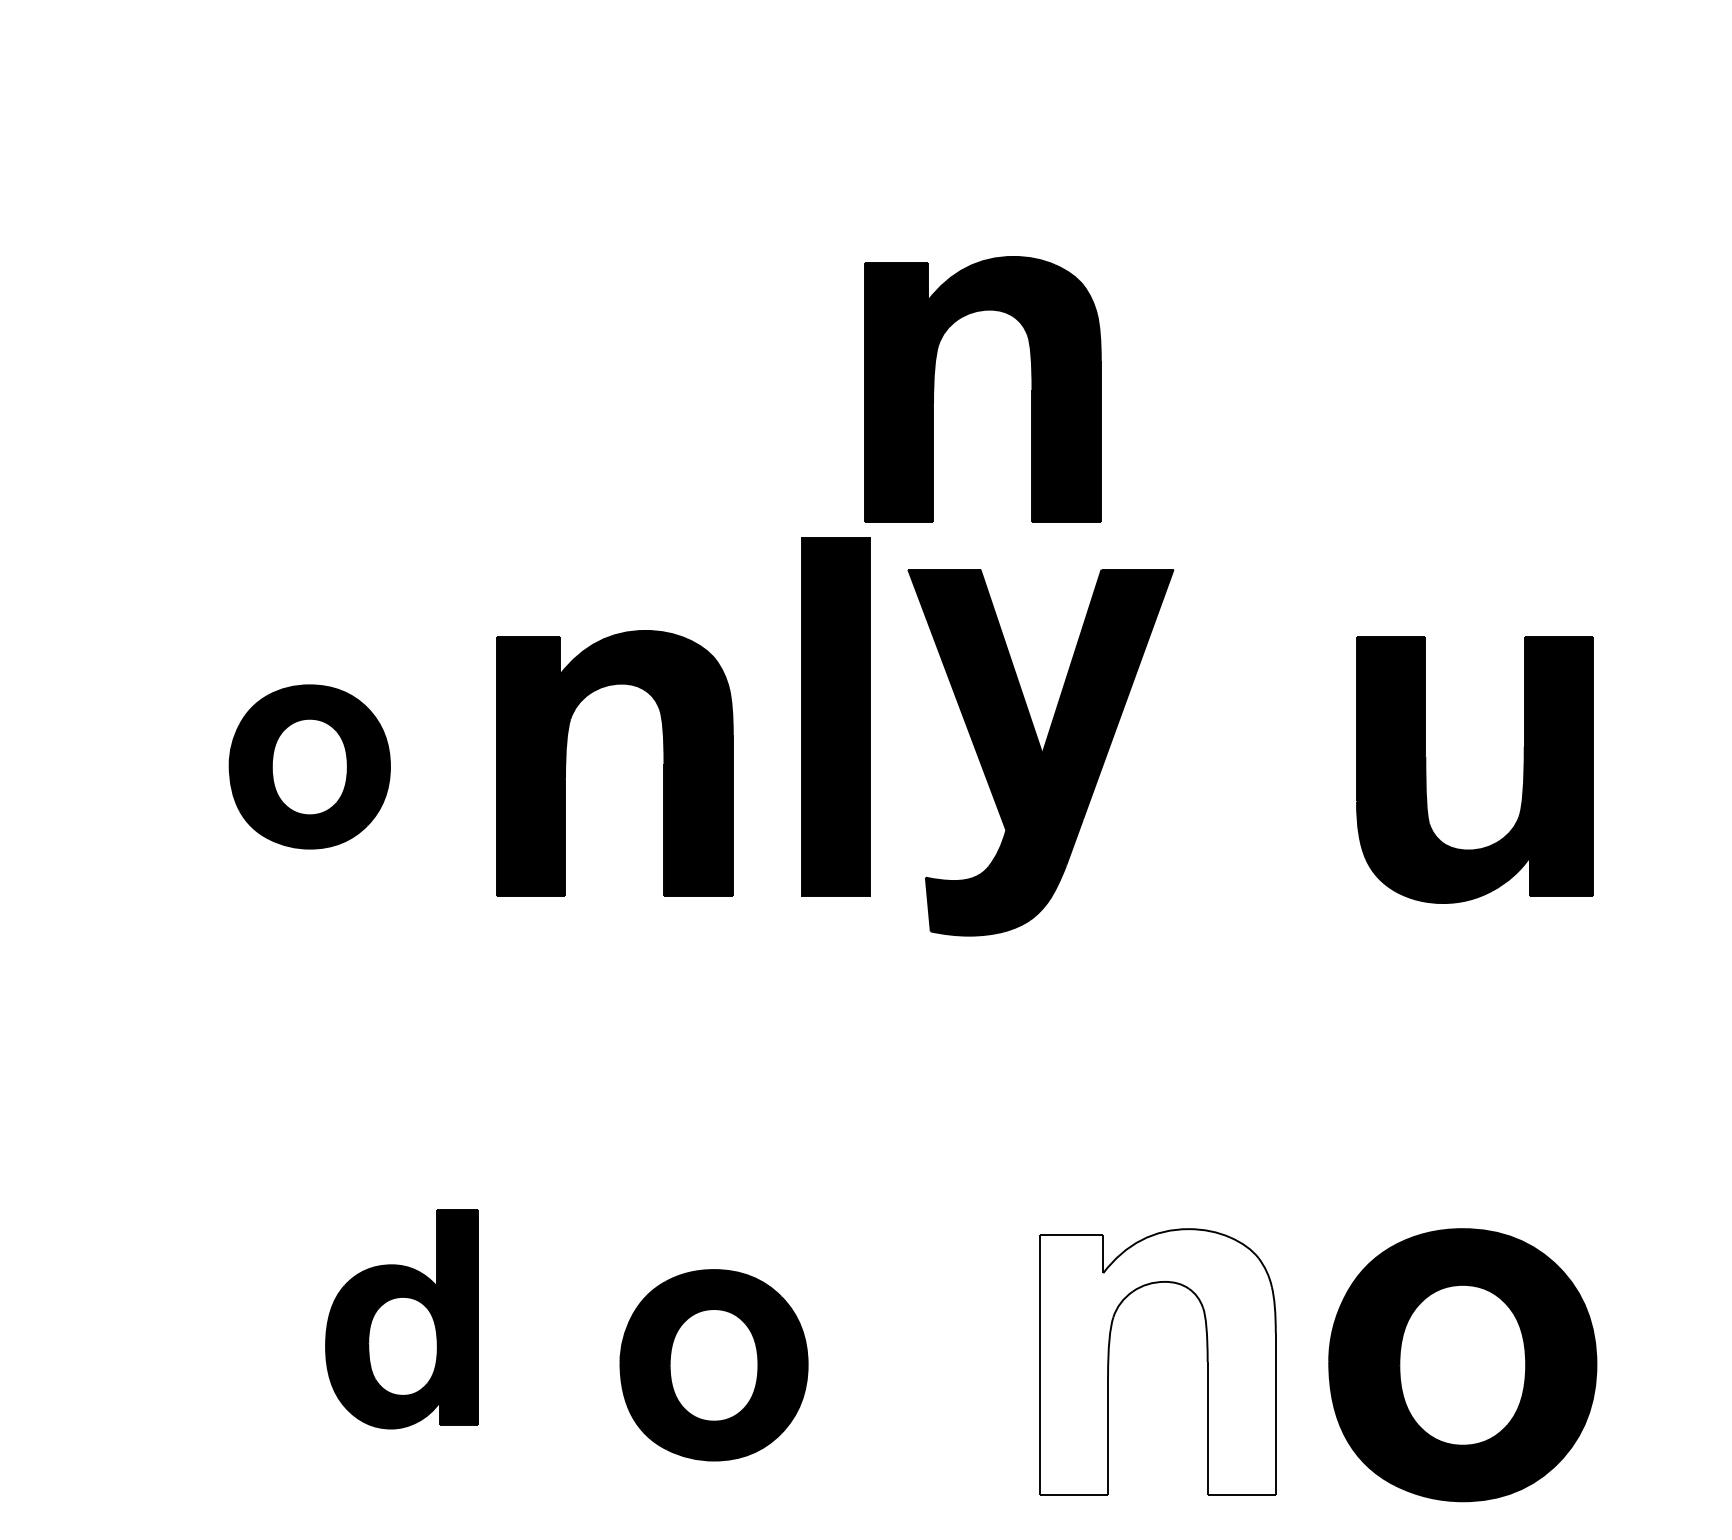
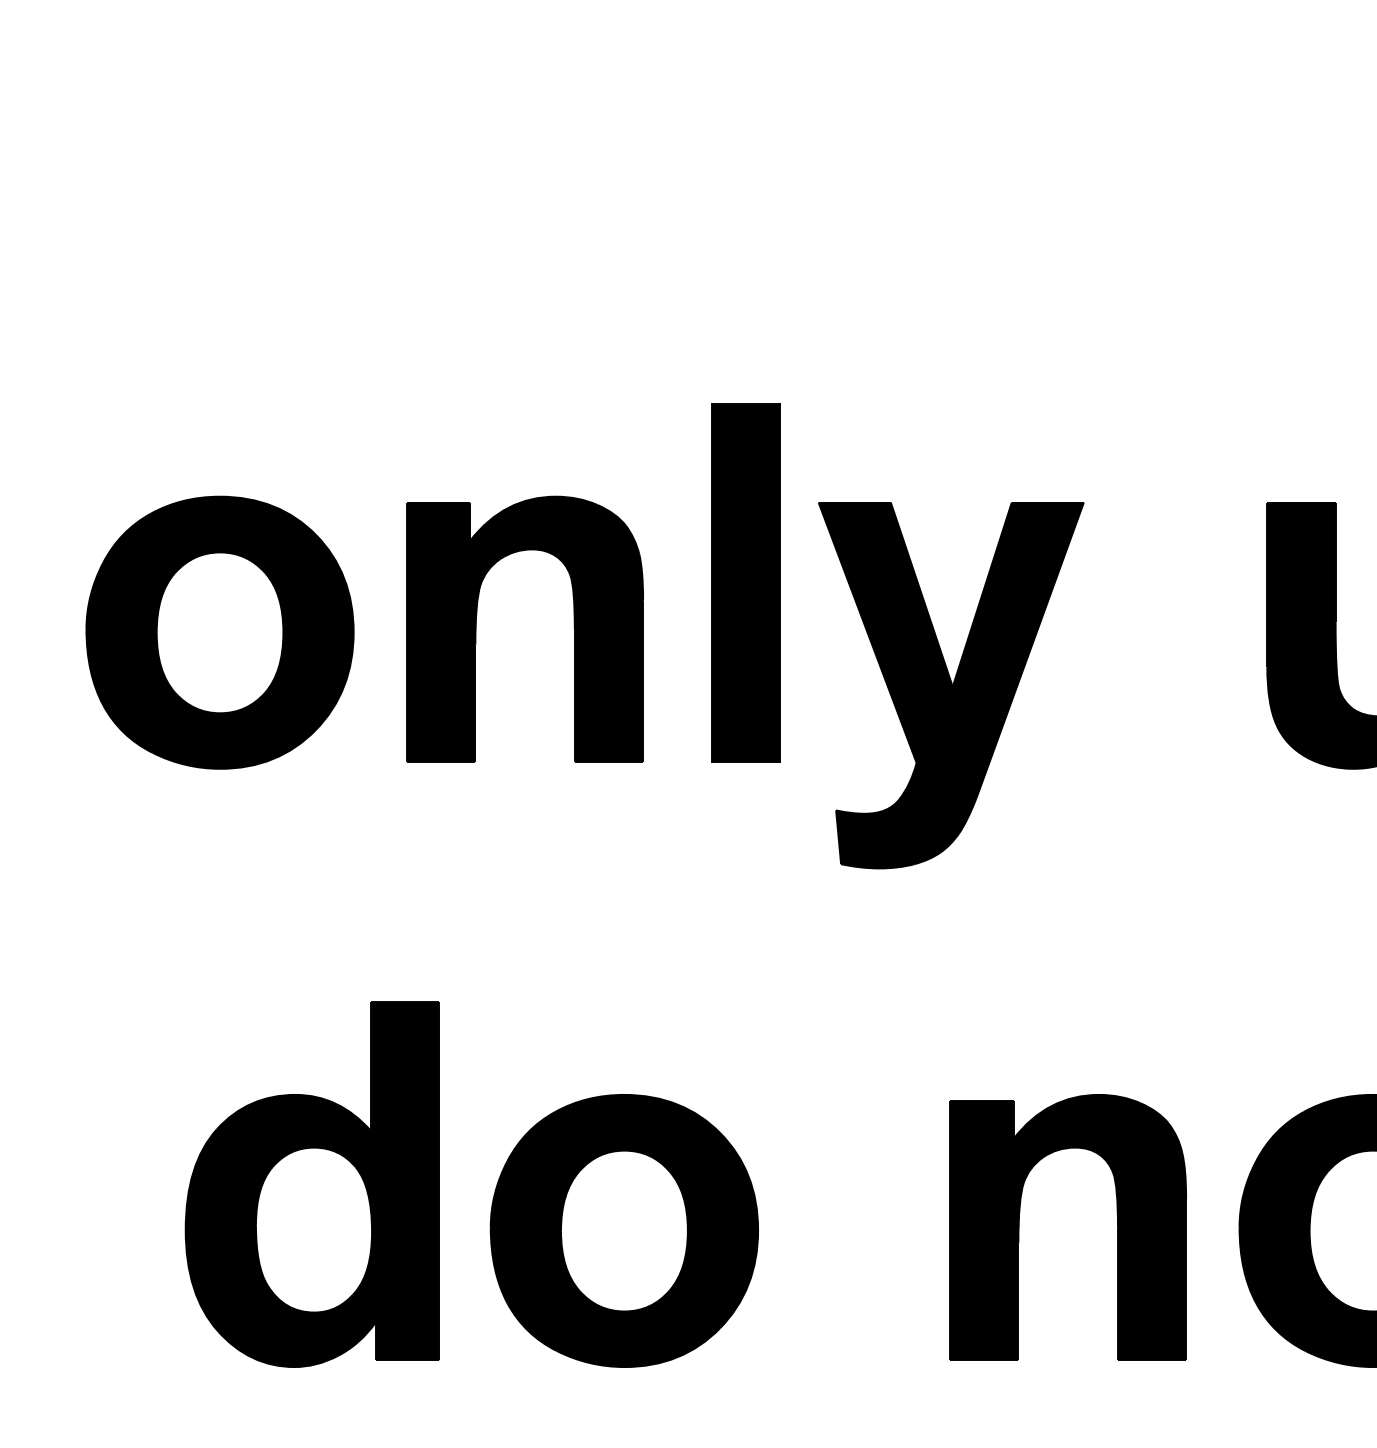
part: (934, 389) -> (844, 255), removed
part: (1040, 752) -> (950, 685), moved
part: (309, 766) -> (219, 632), size x1.67
part: (401, 1319) -> (311, 1185), size x1.67
fill: (1157, 1361) -> (1067, 1227), added
part: (713, 1365) -> (623, 1231), size x1.43

